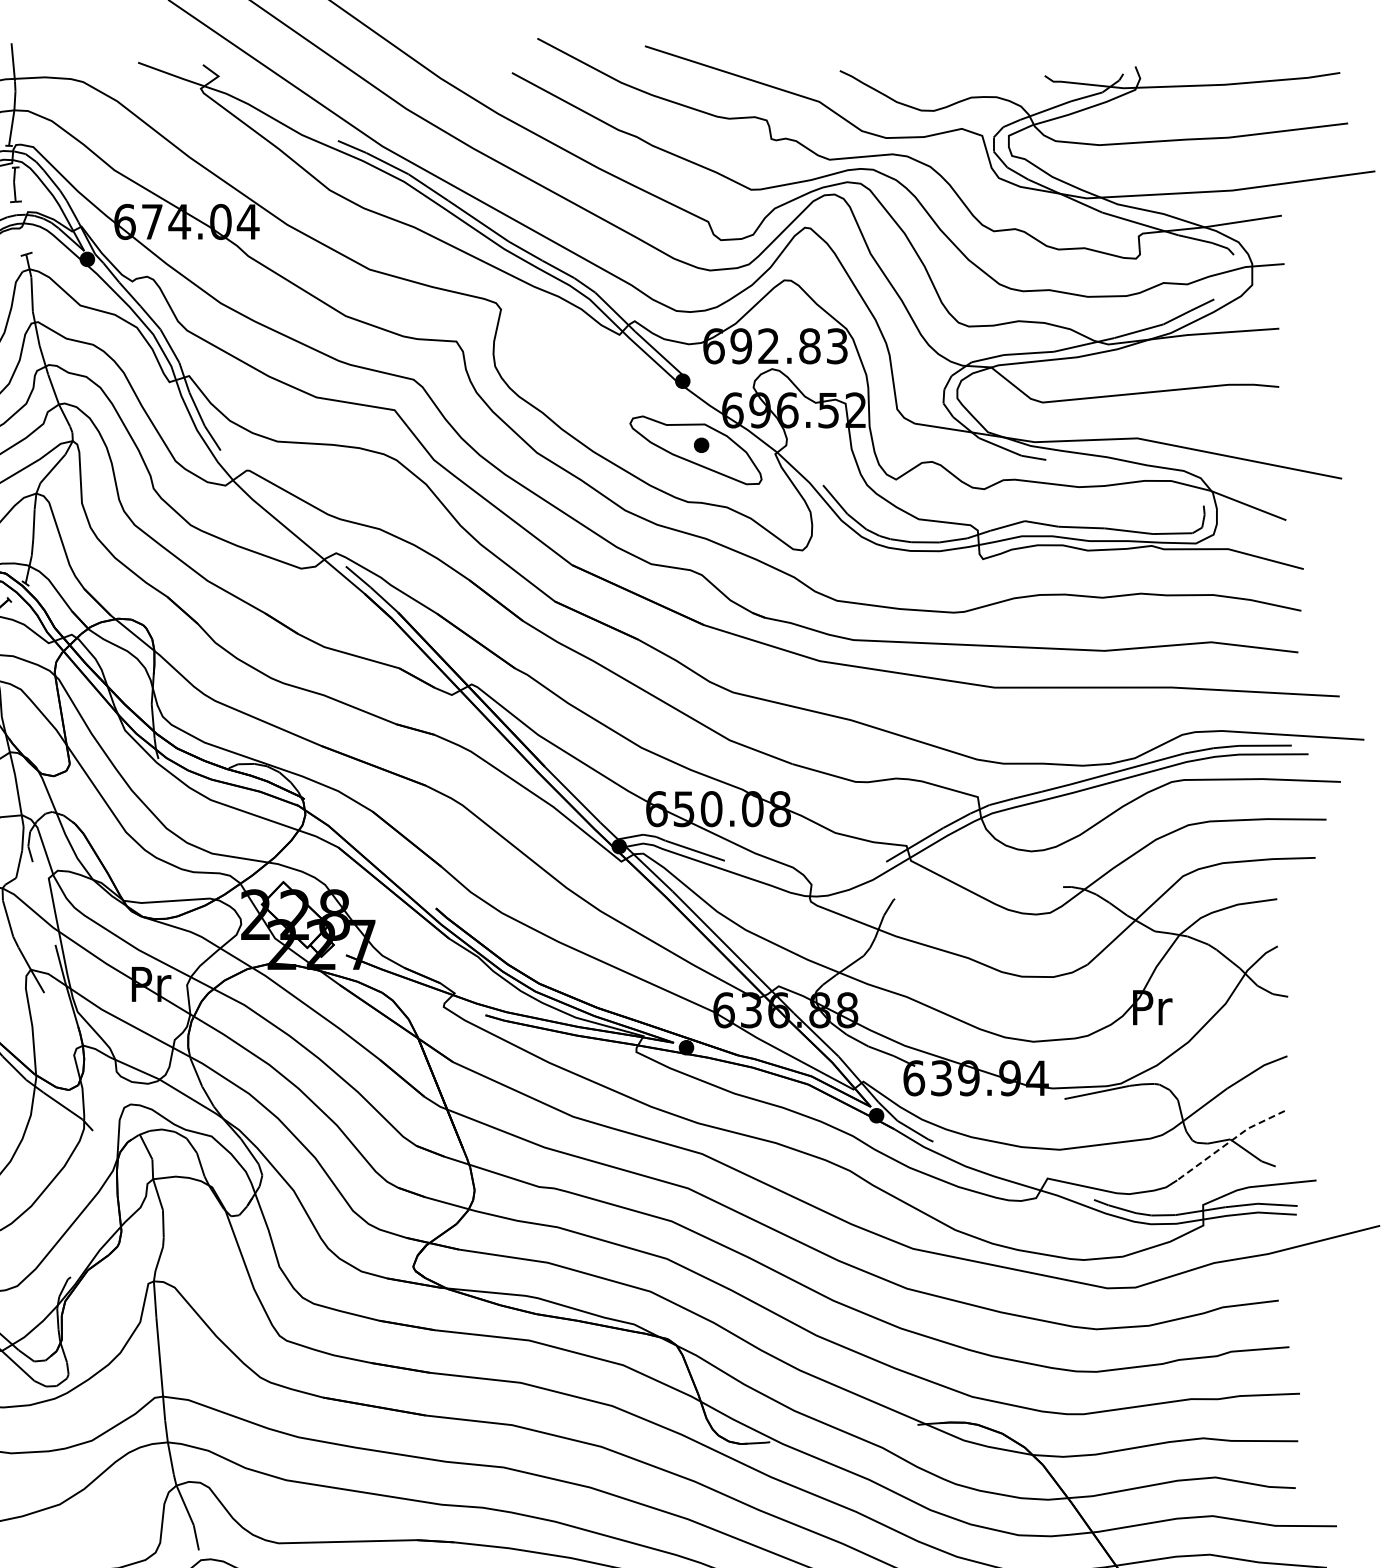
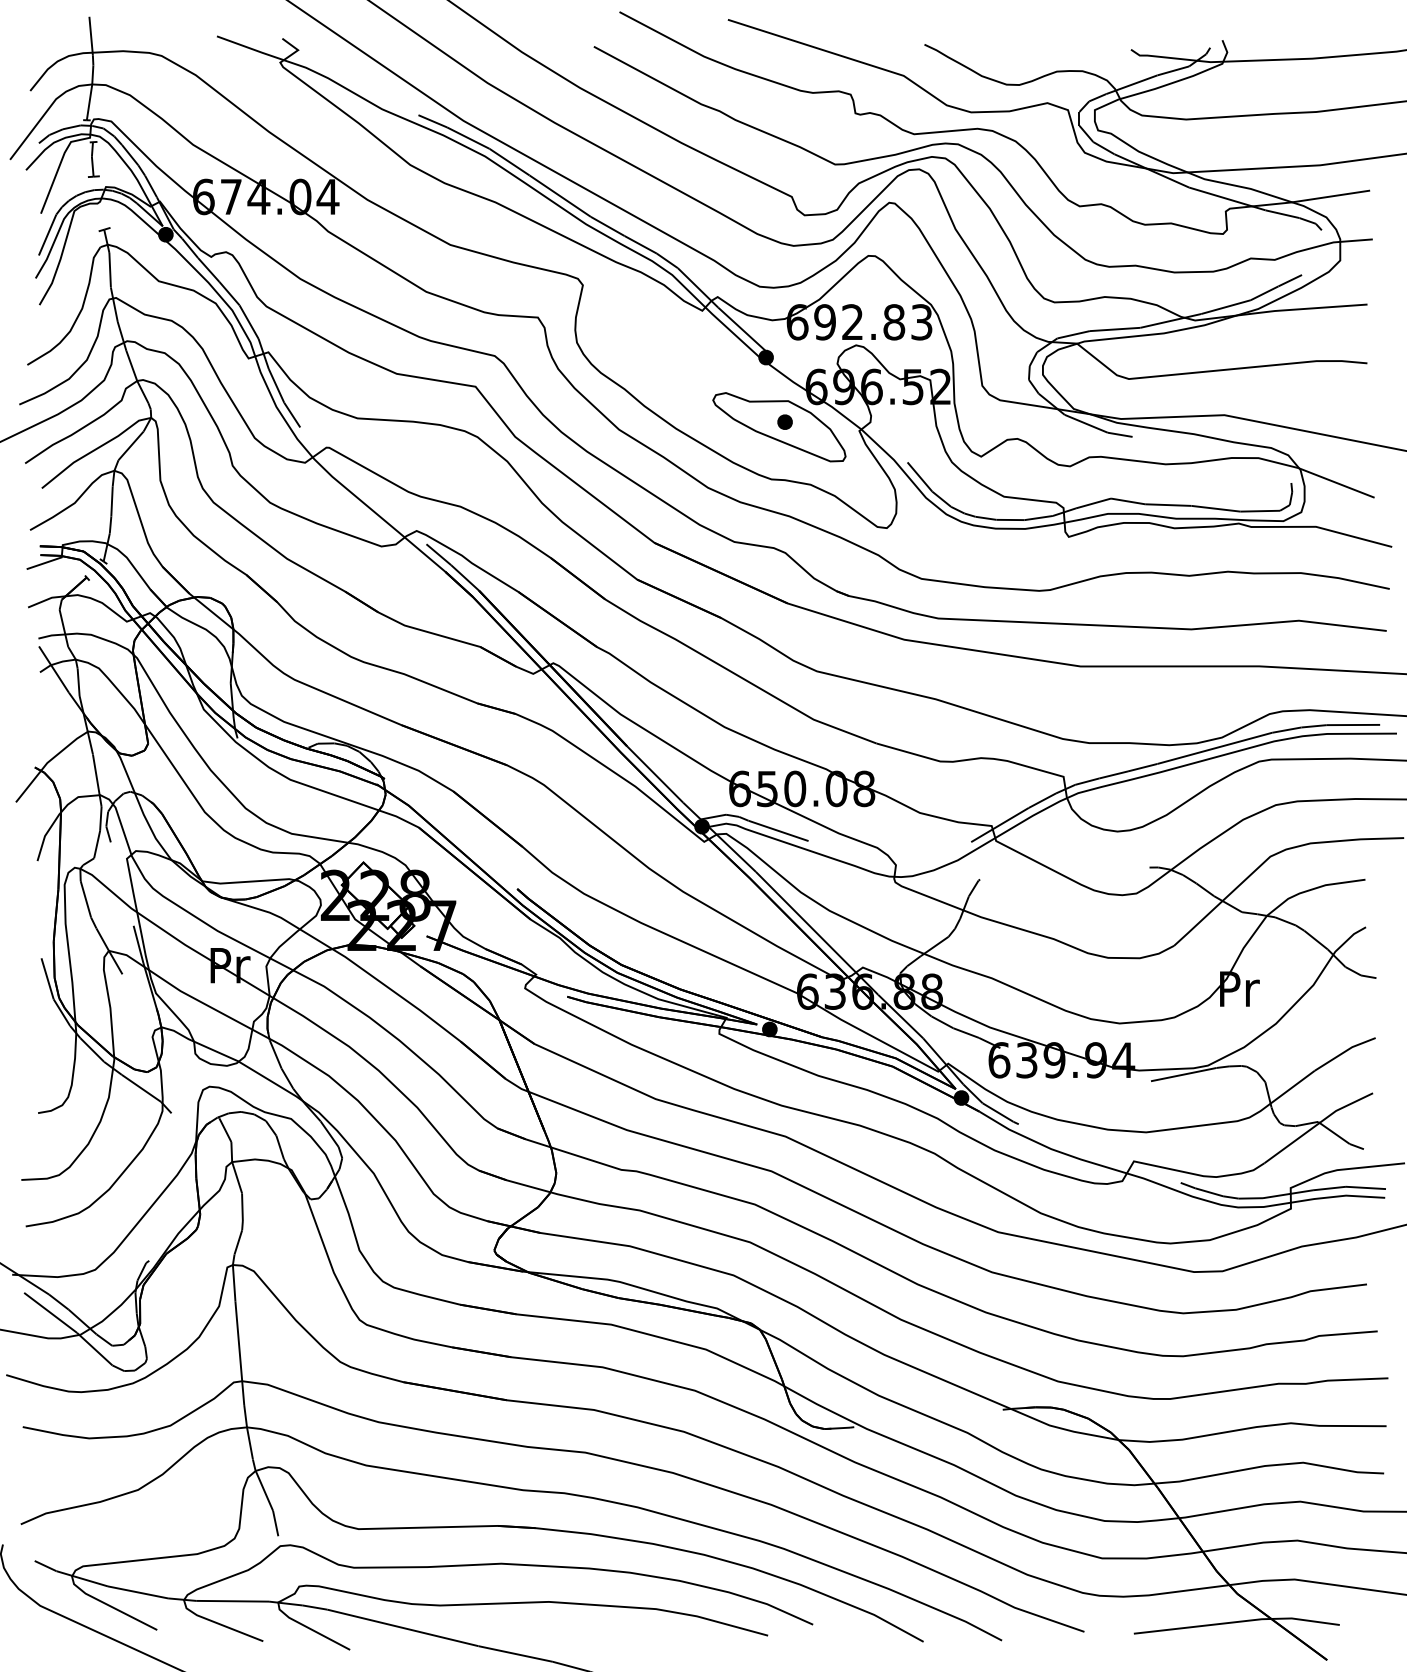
line: (1228, 1142) -> (1316, 1125), dashed -> solid

